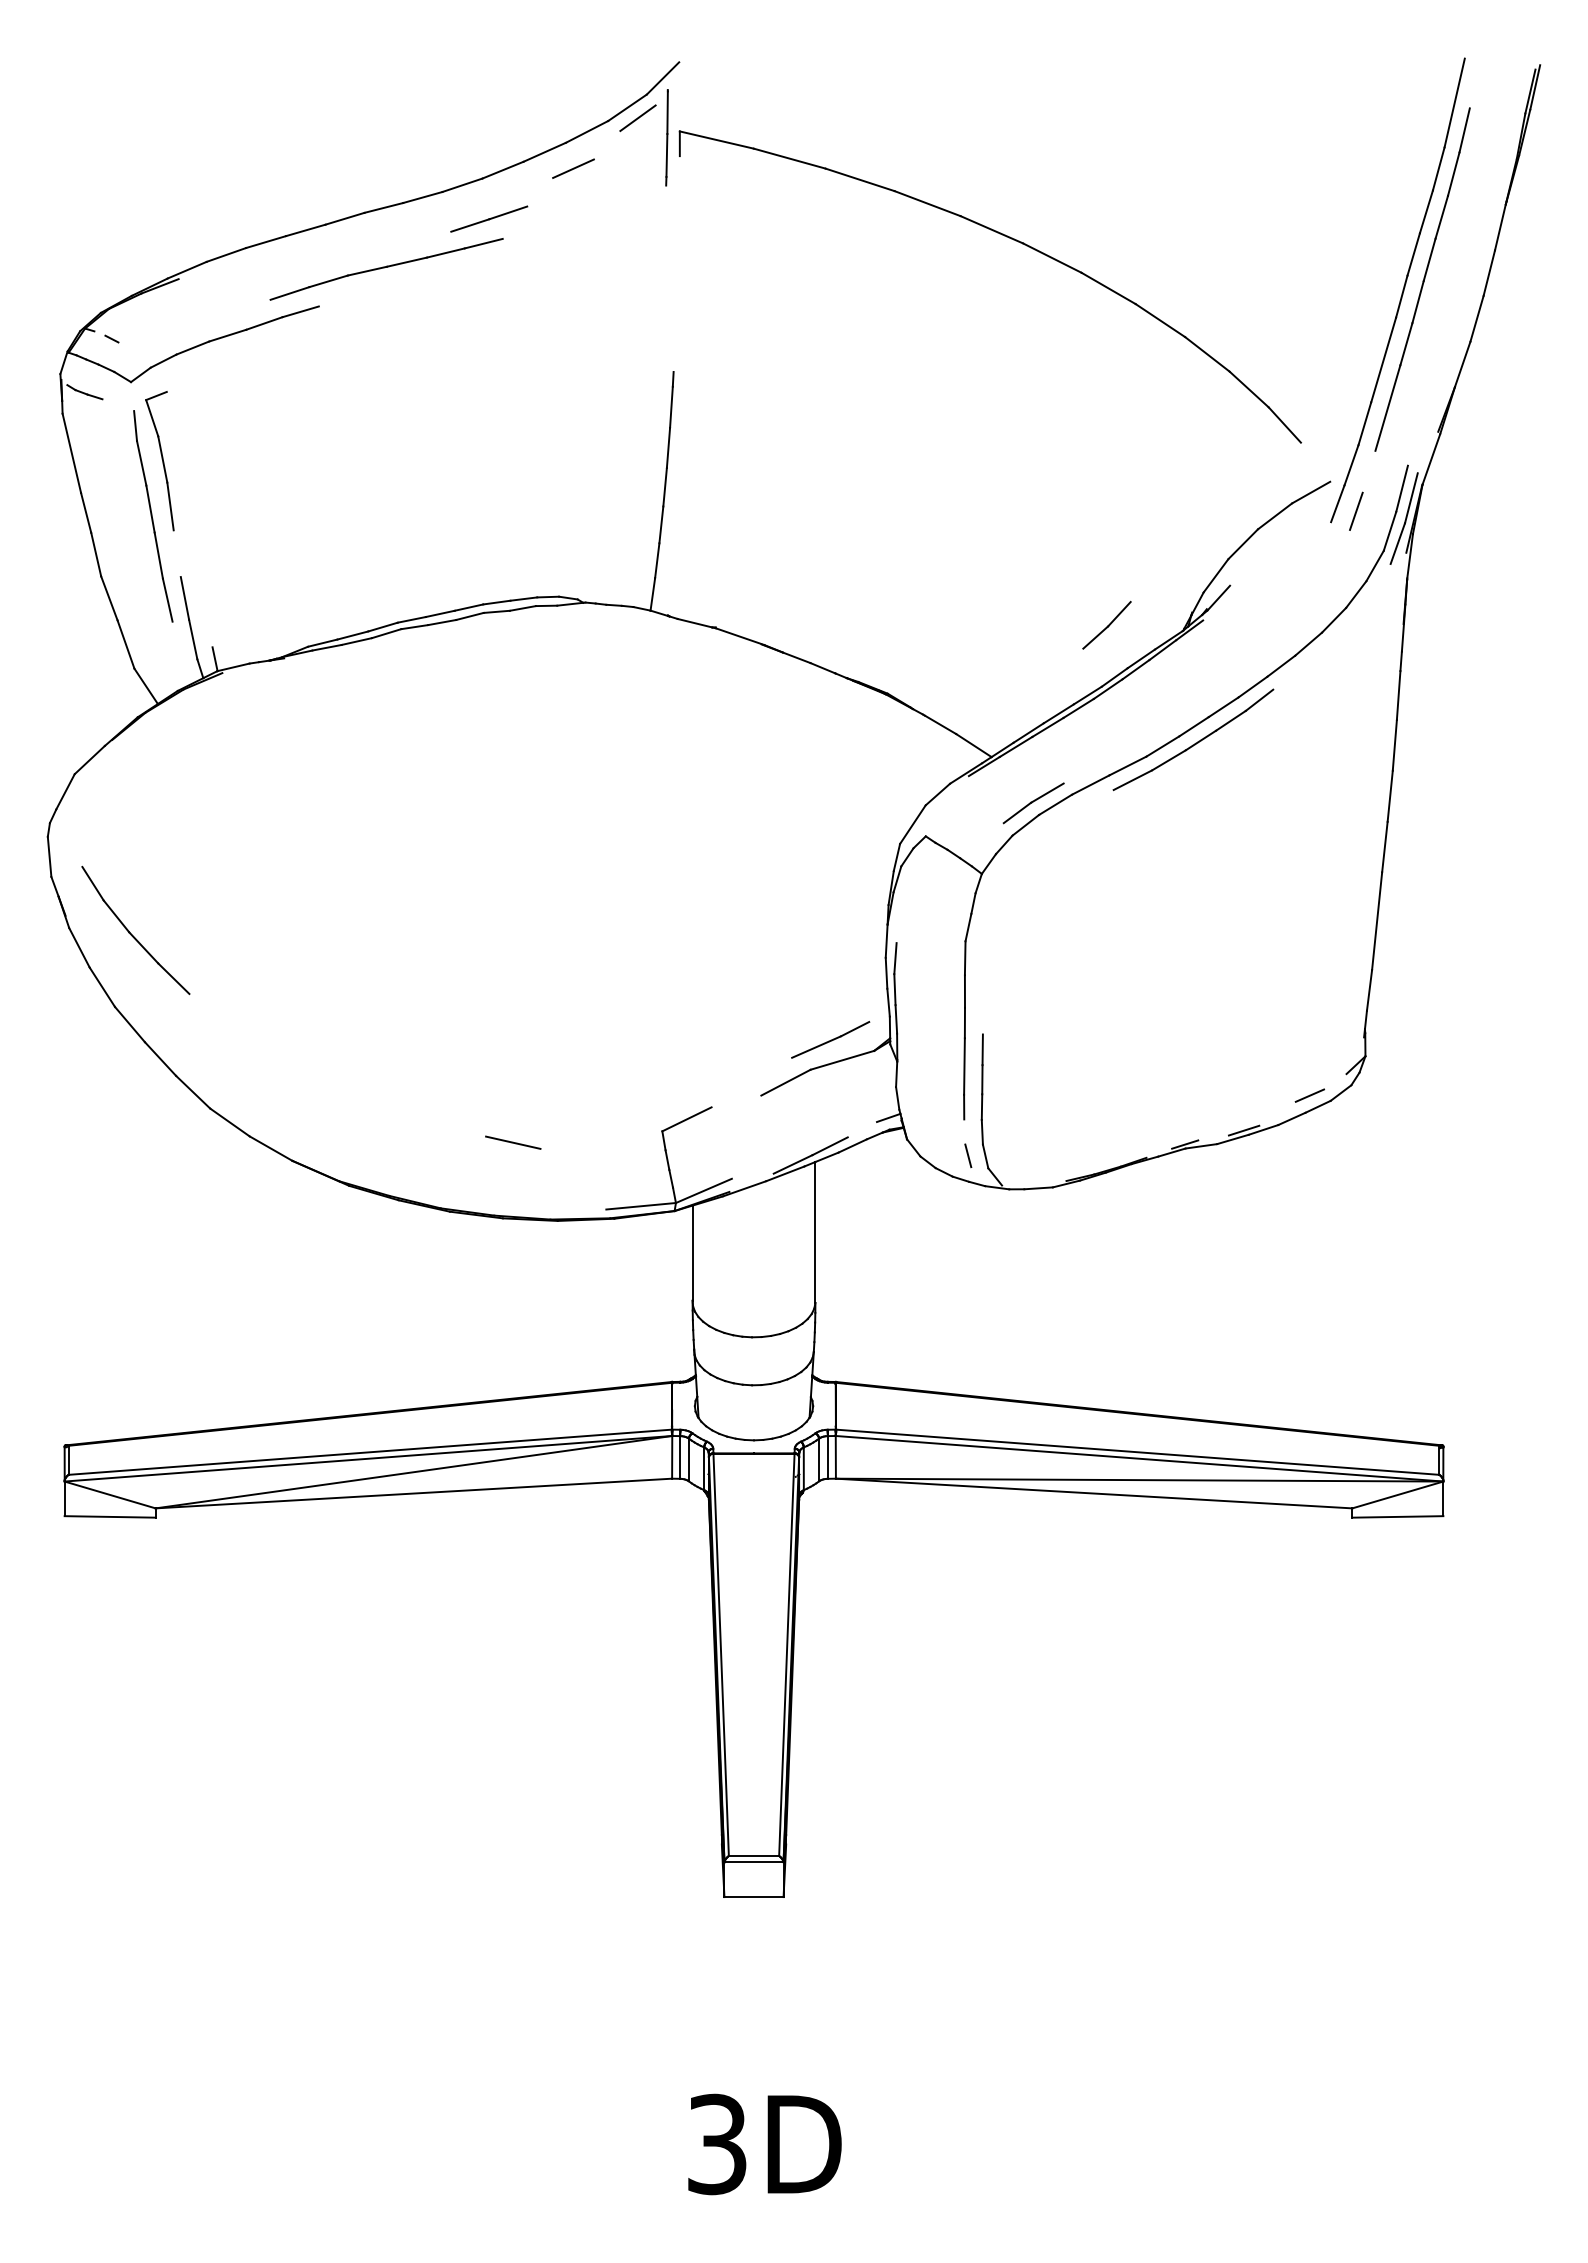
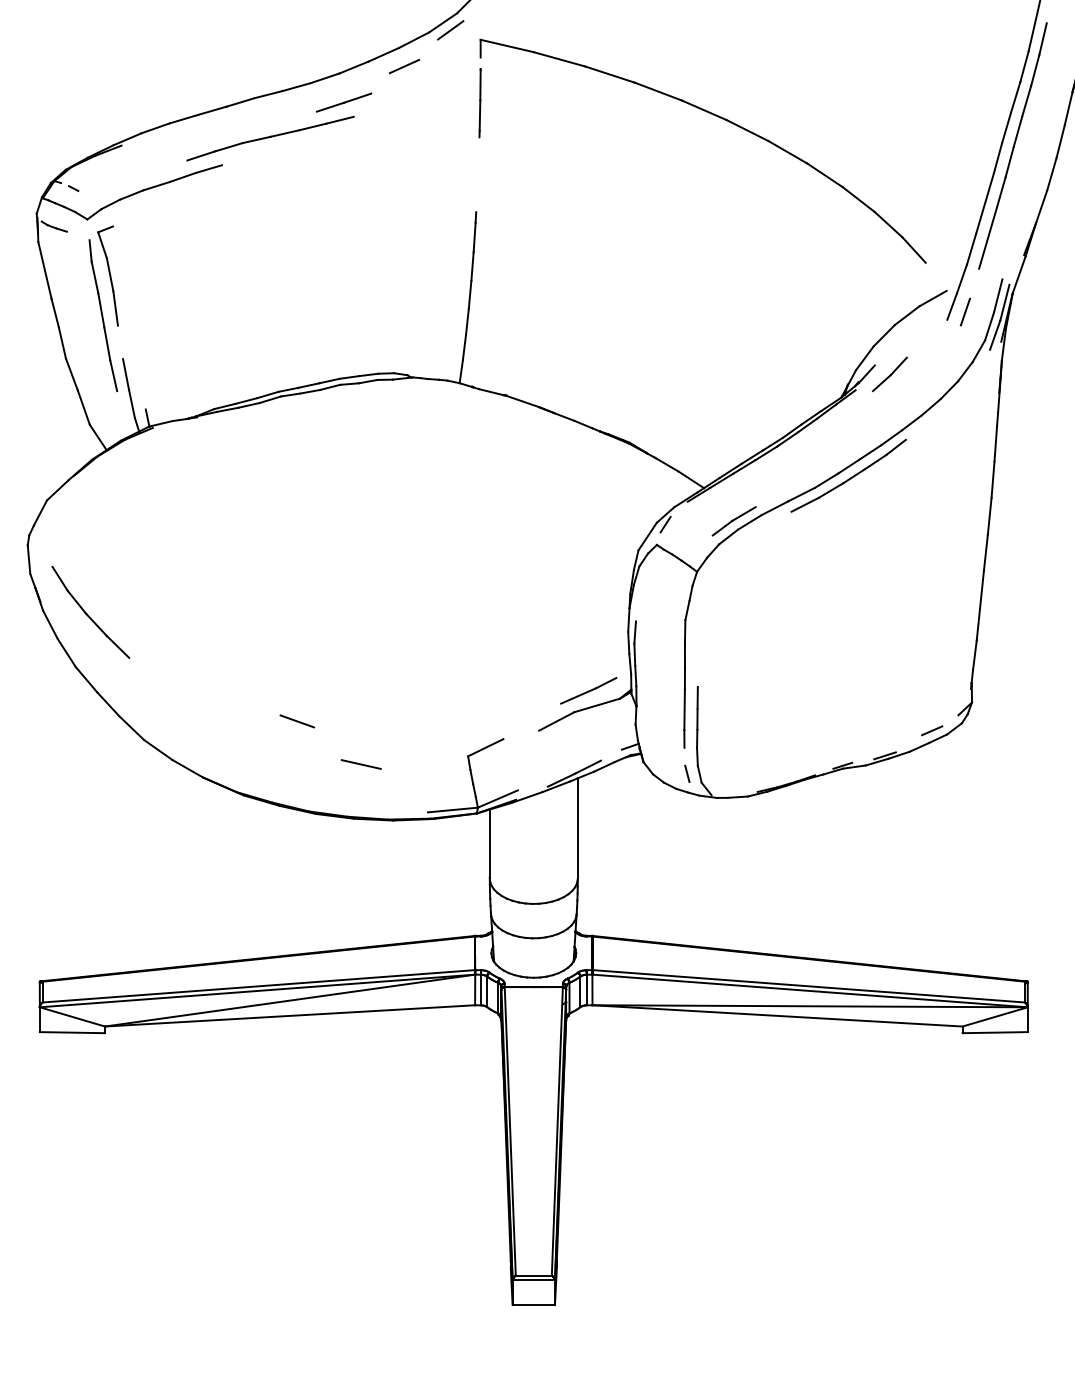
line: (666, 137) -> (479, 102), moved
part: (1106, 624) -> (889, 373), moved
line: (937, 807) -> (665, 524), added
line: (423, 1082) -> (296, 721), added

